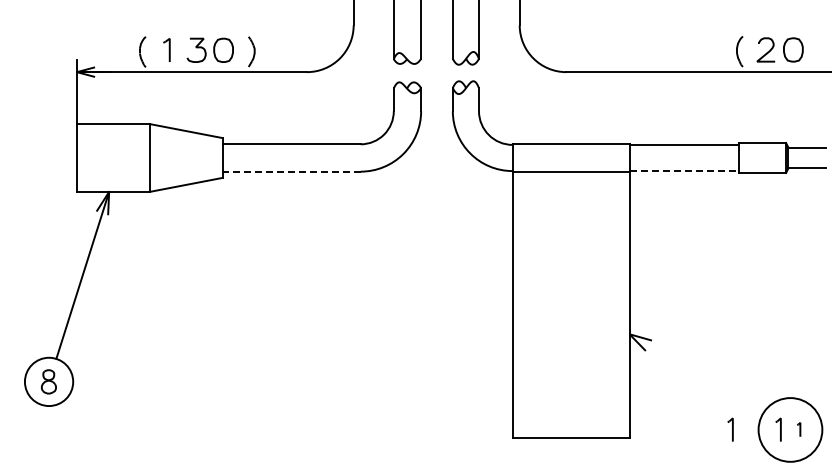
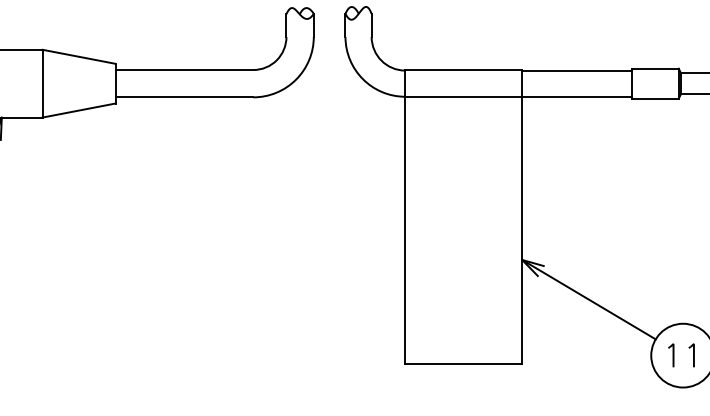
line: (291, 171) -> (184, 97), dashed -> solid
line: (684, 171) -> (577, 97), dashed -> solid
line: (696, 373) -> (589, 299), added
part: (730, 429) -> (623, 355), removed
part: (798, 429) -> (691, 355), size x1.67

